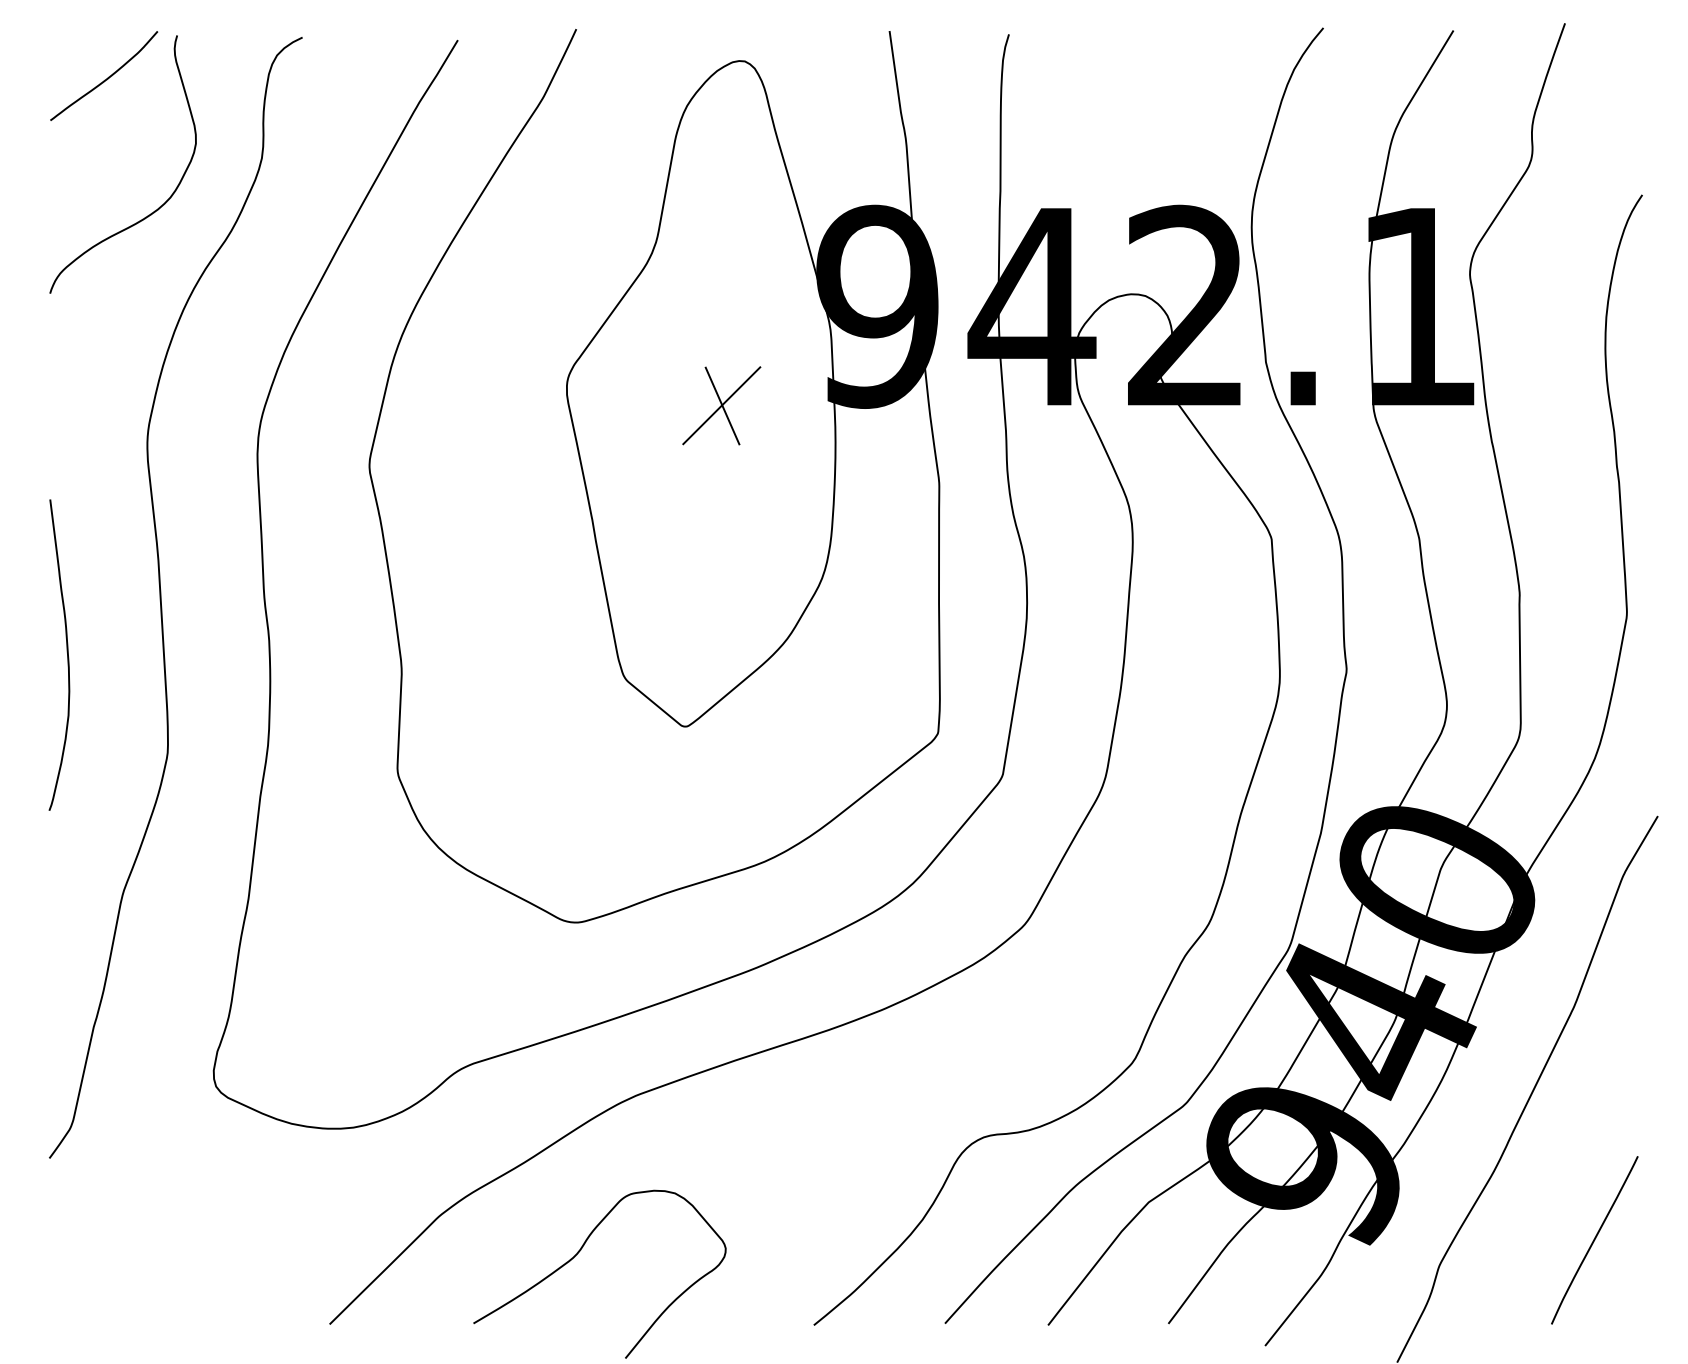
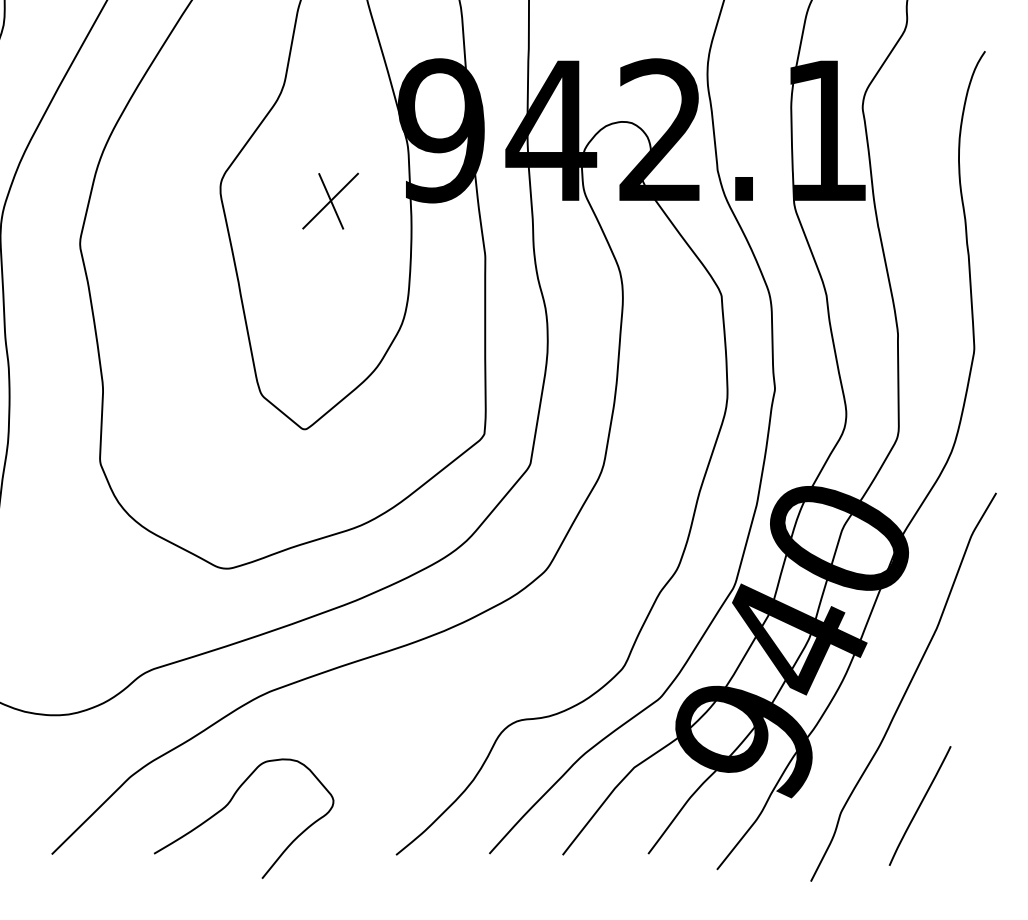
curve: (1594, 1240) -> (919, 806), moved

